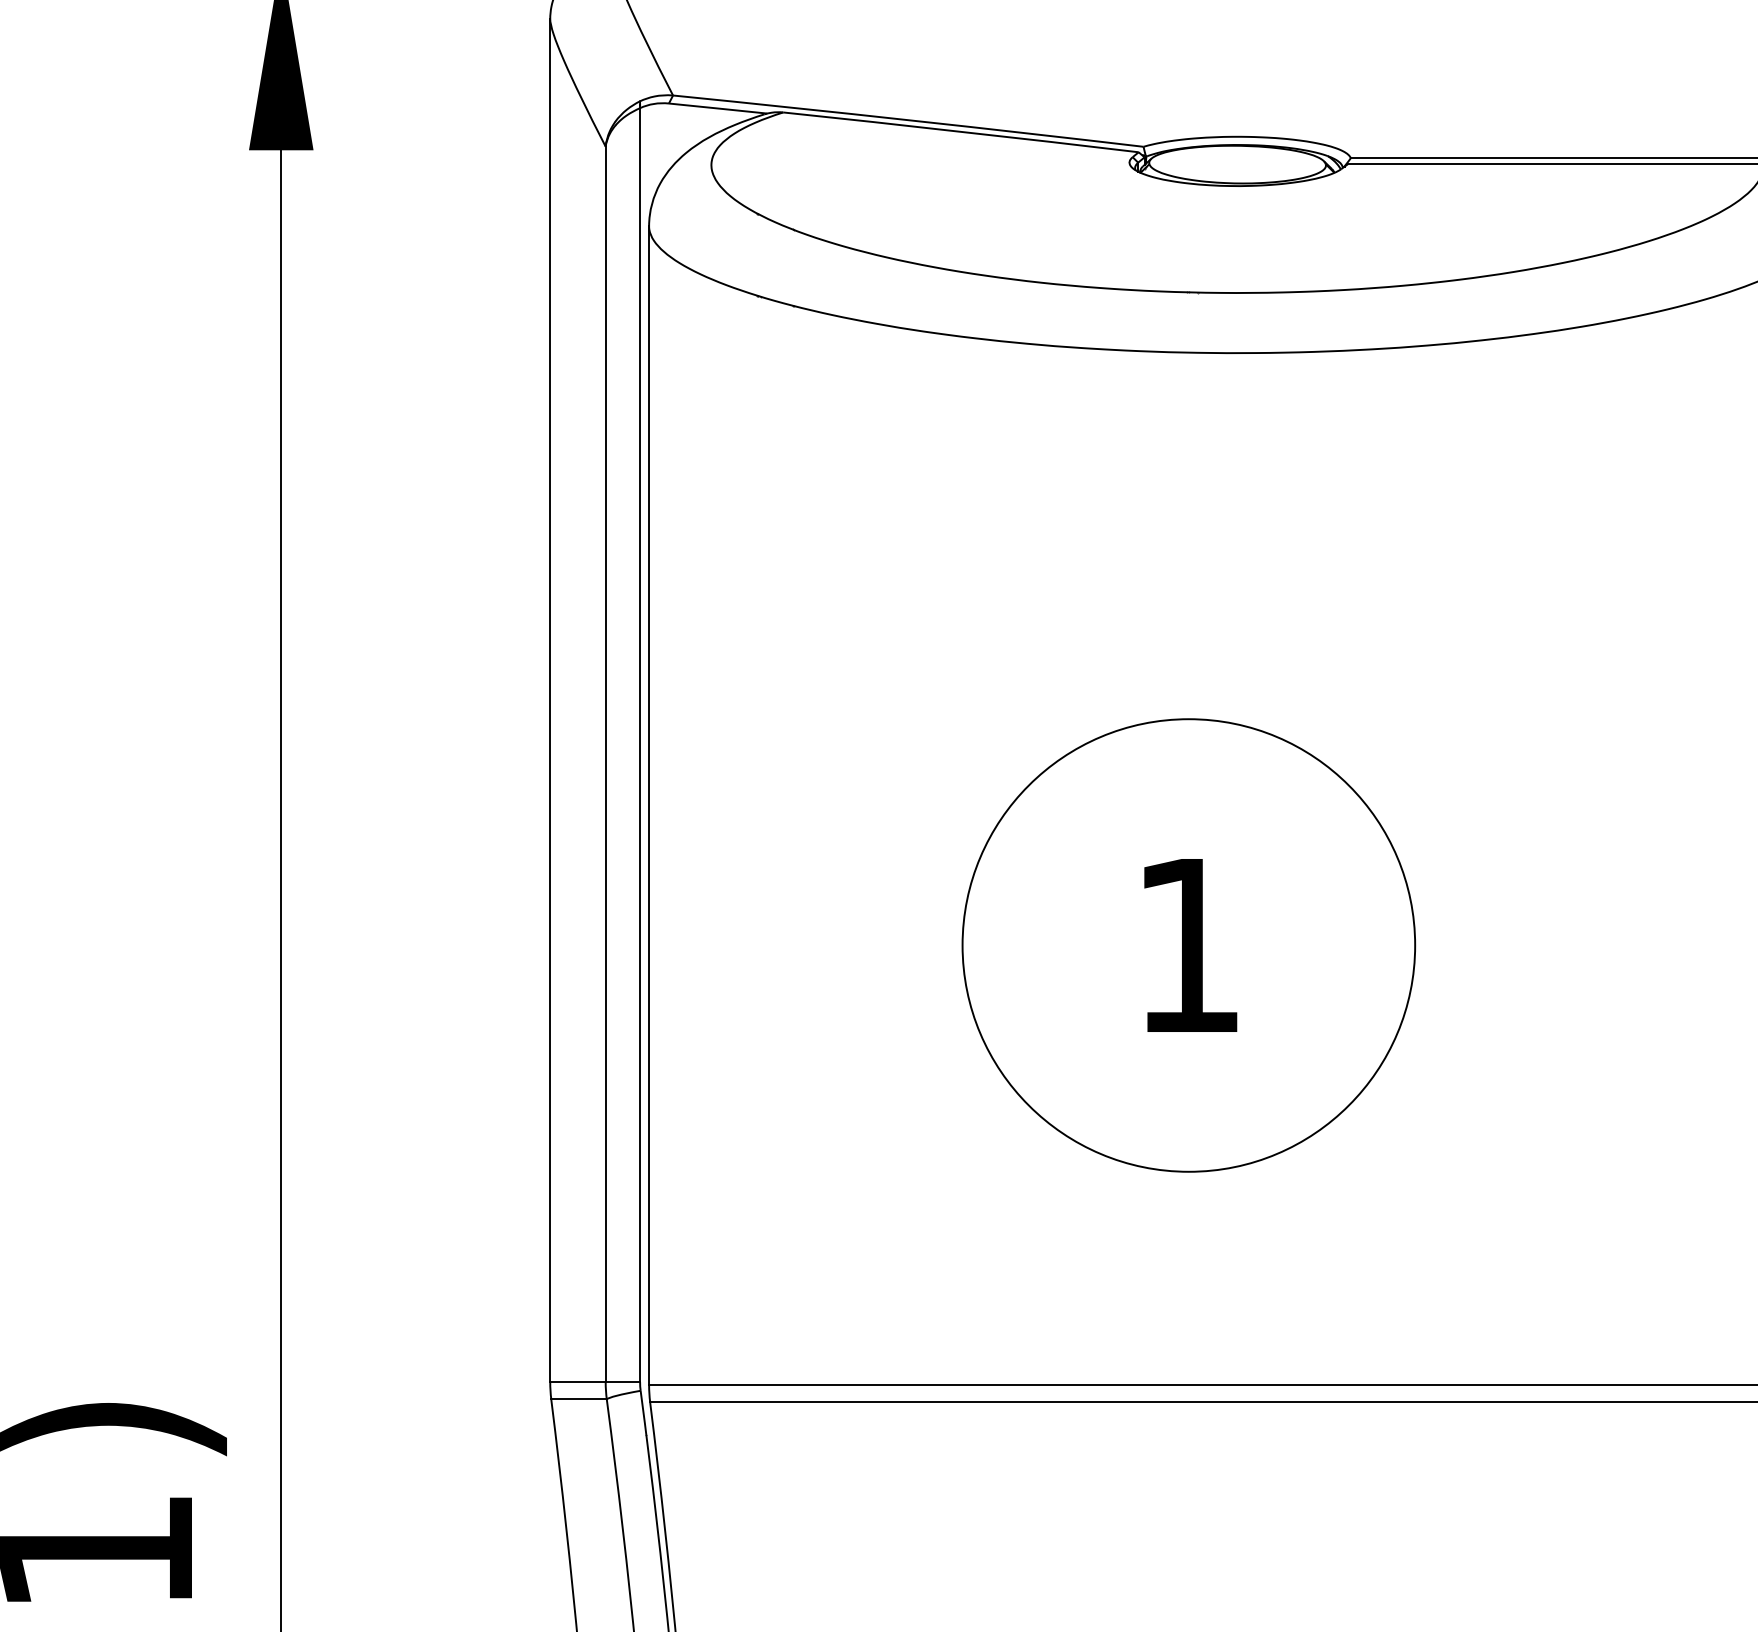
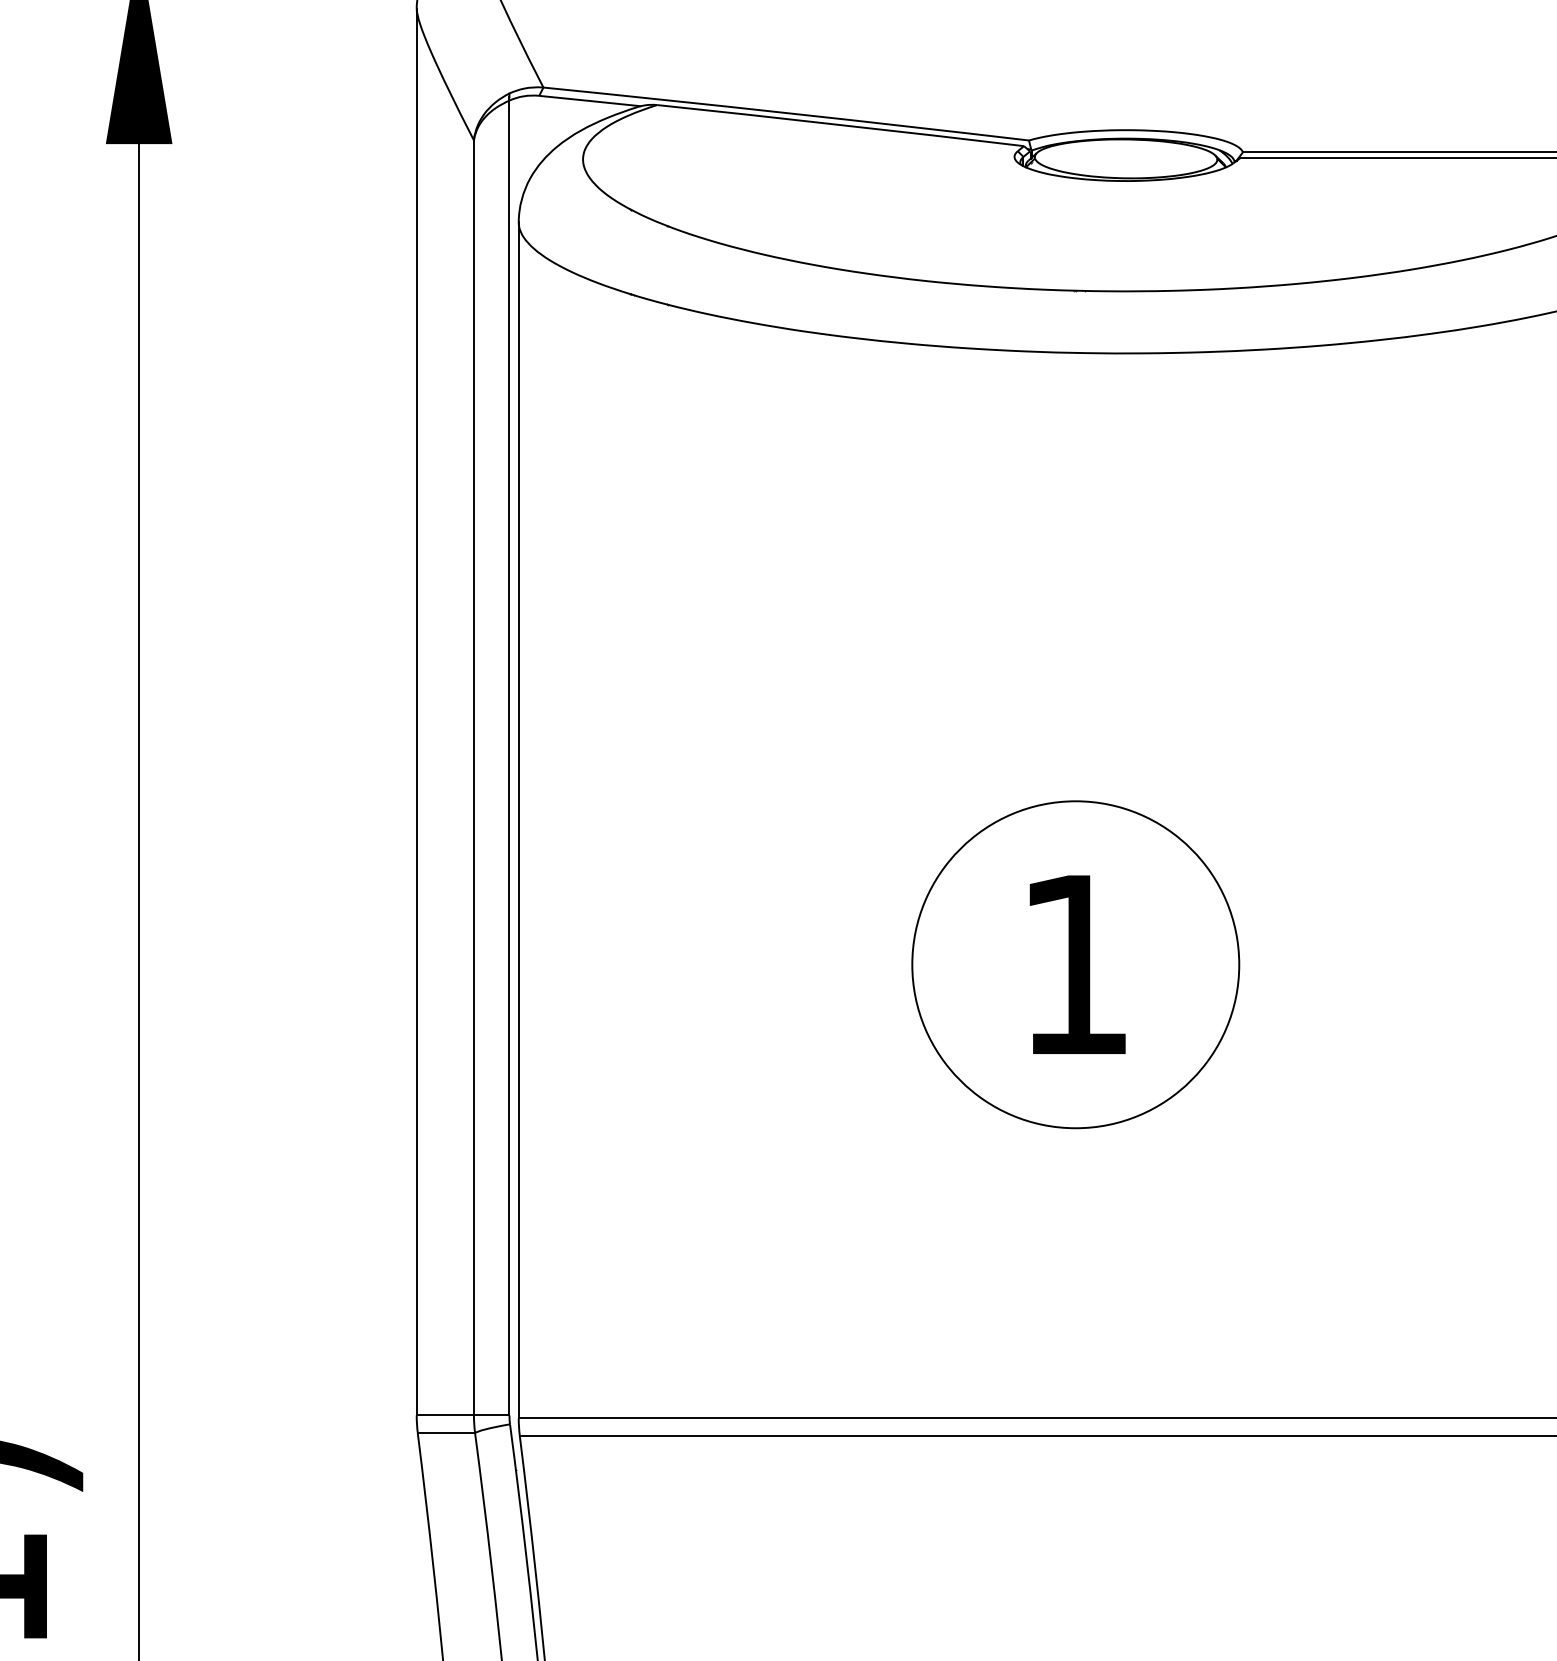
circle: (1188, 945) -> (1075, 964), size x0.7

